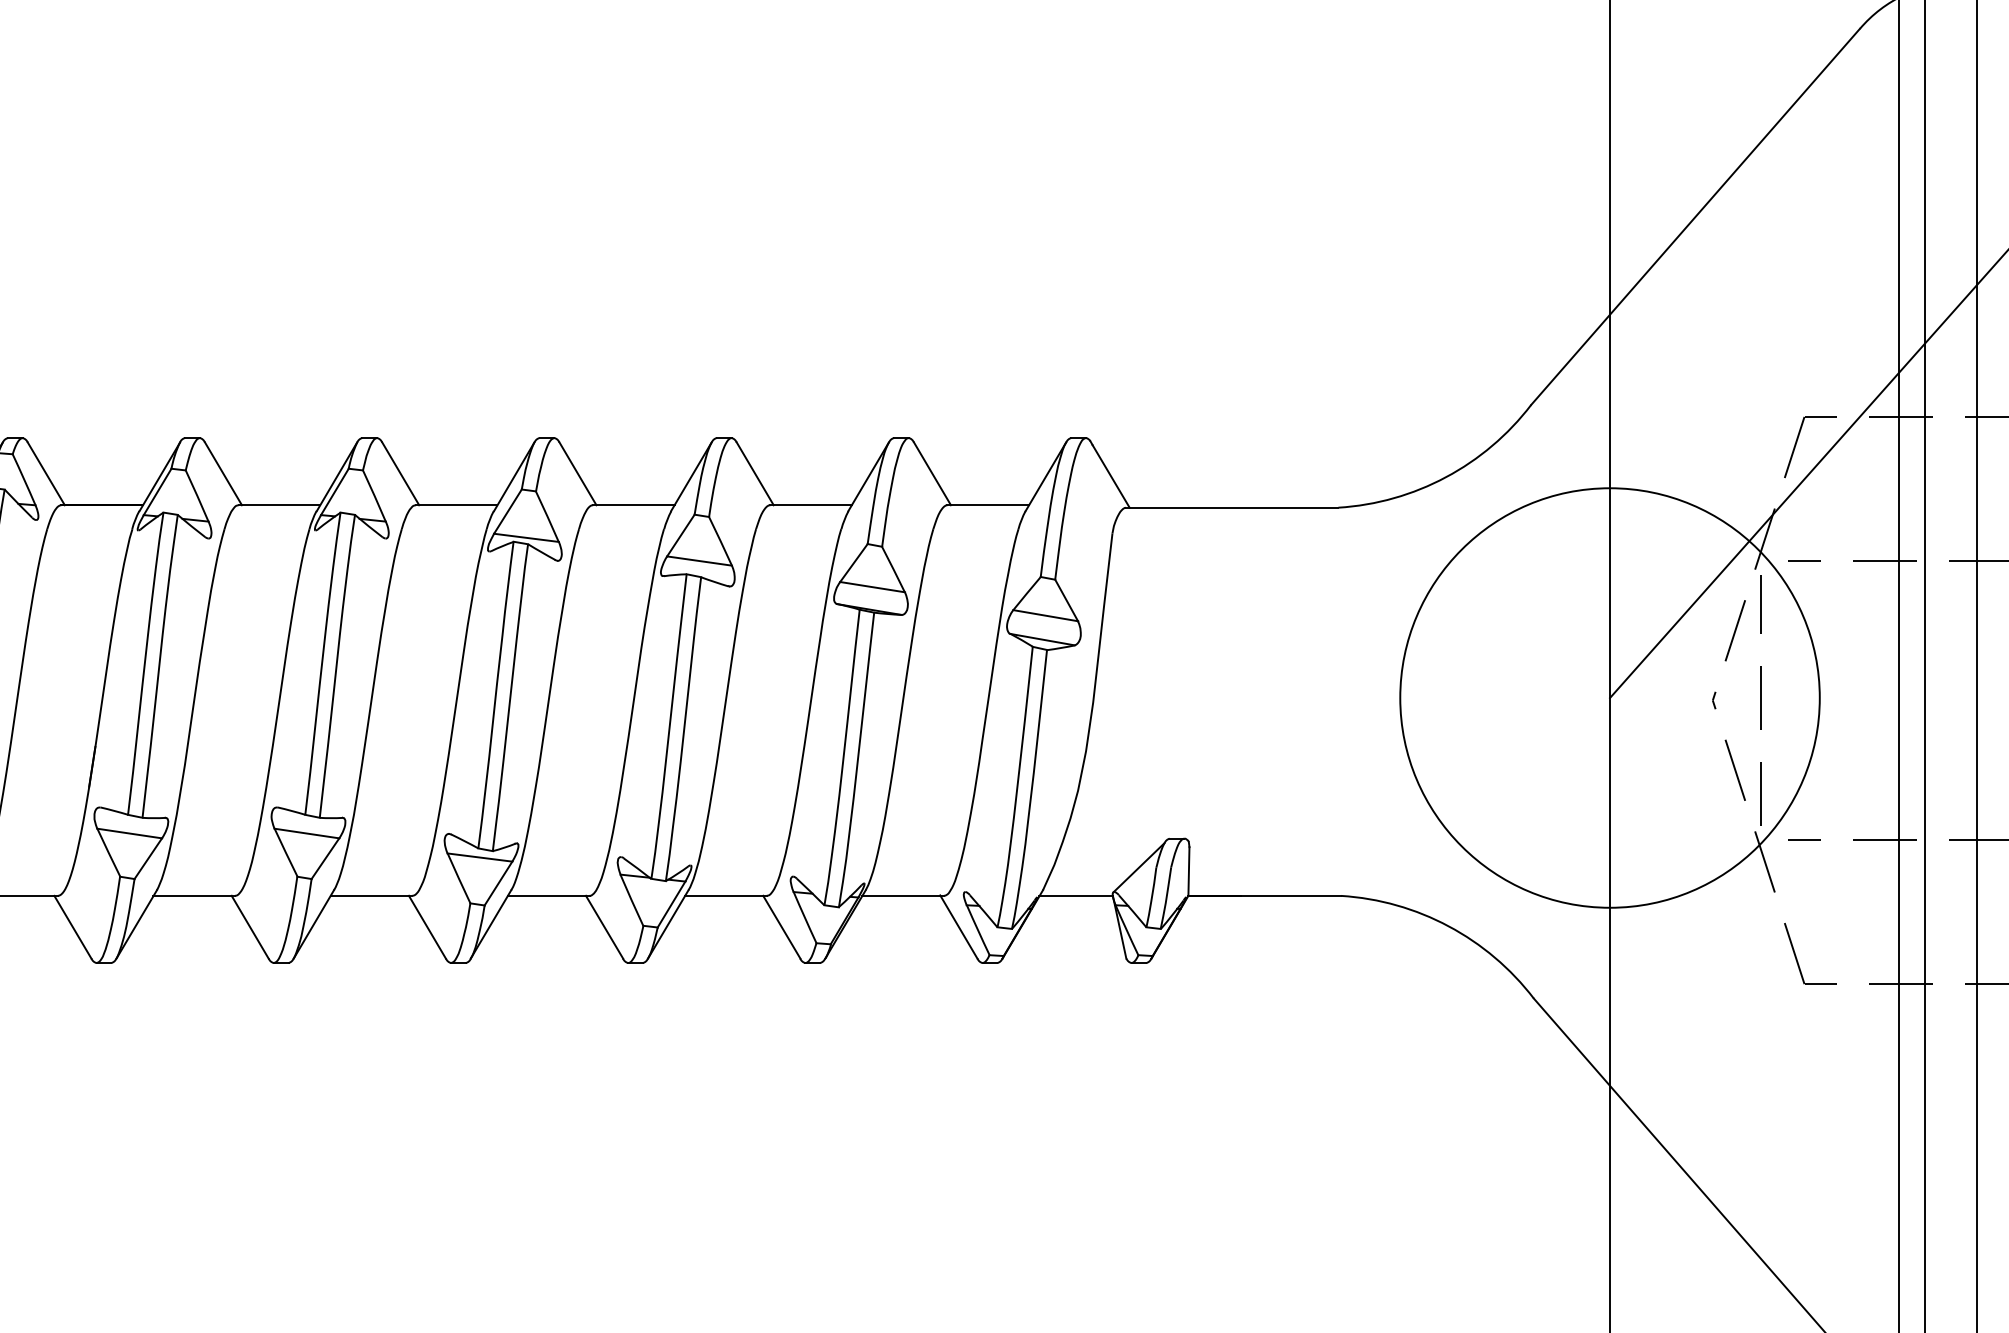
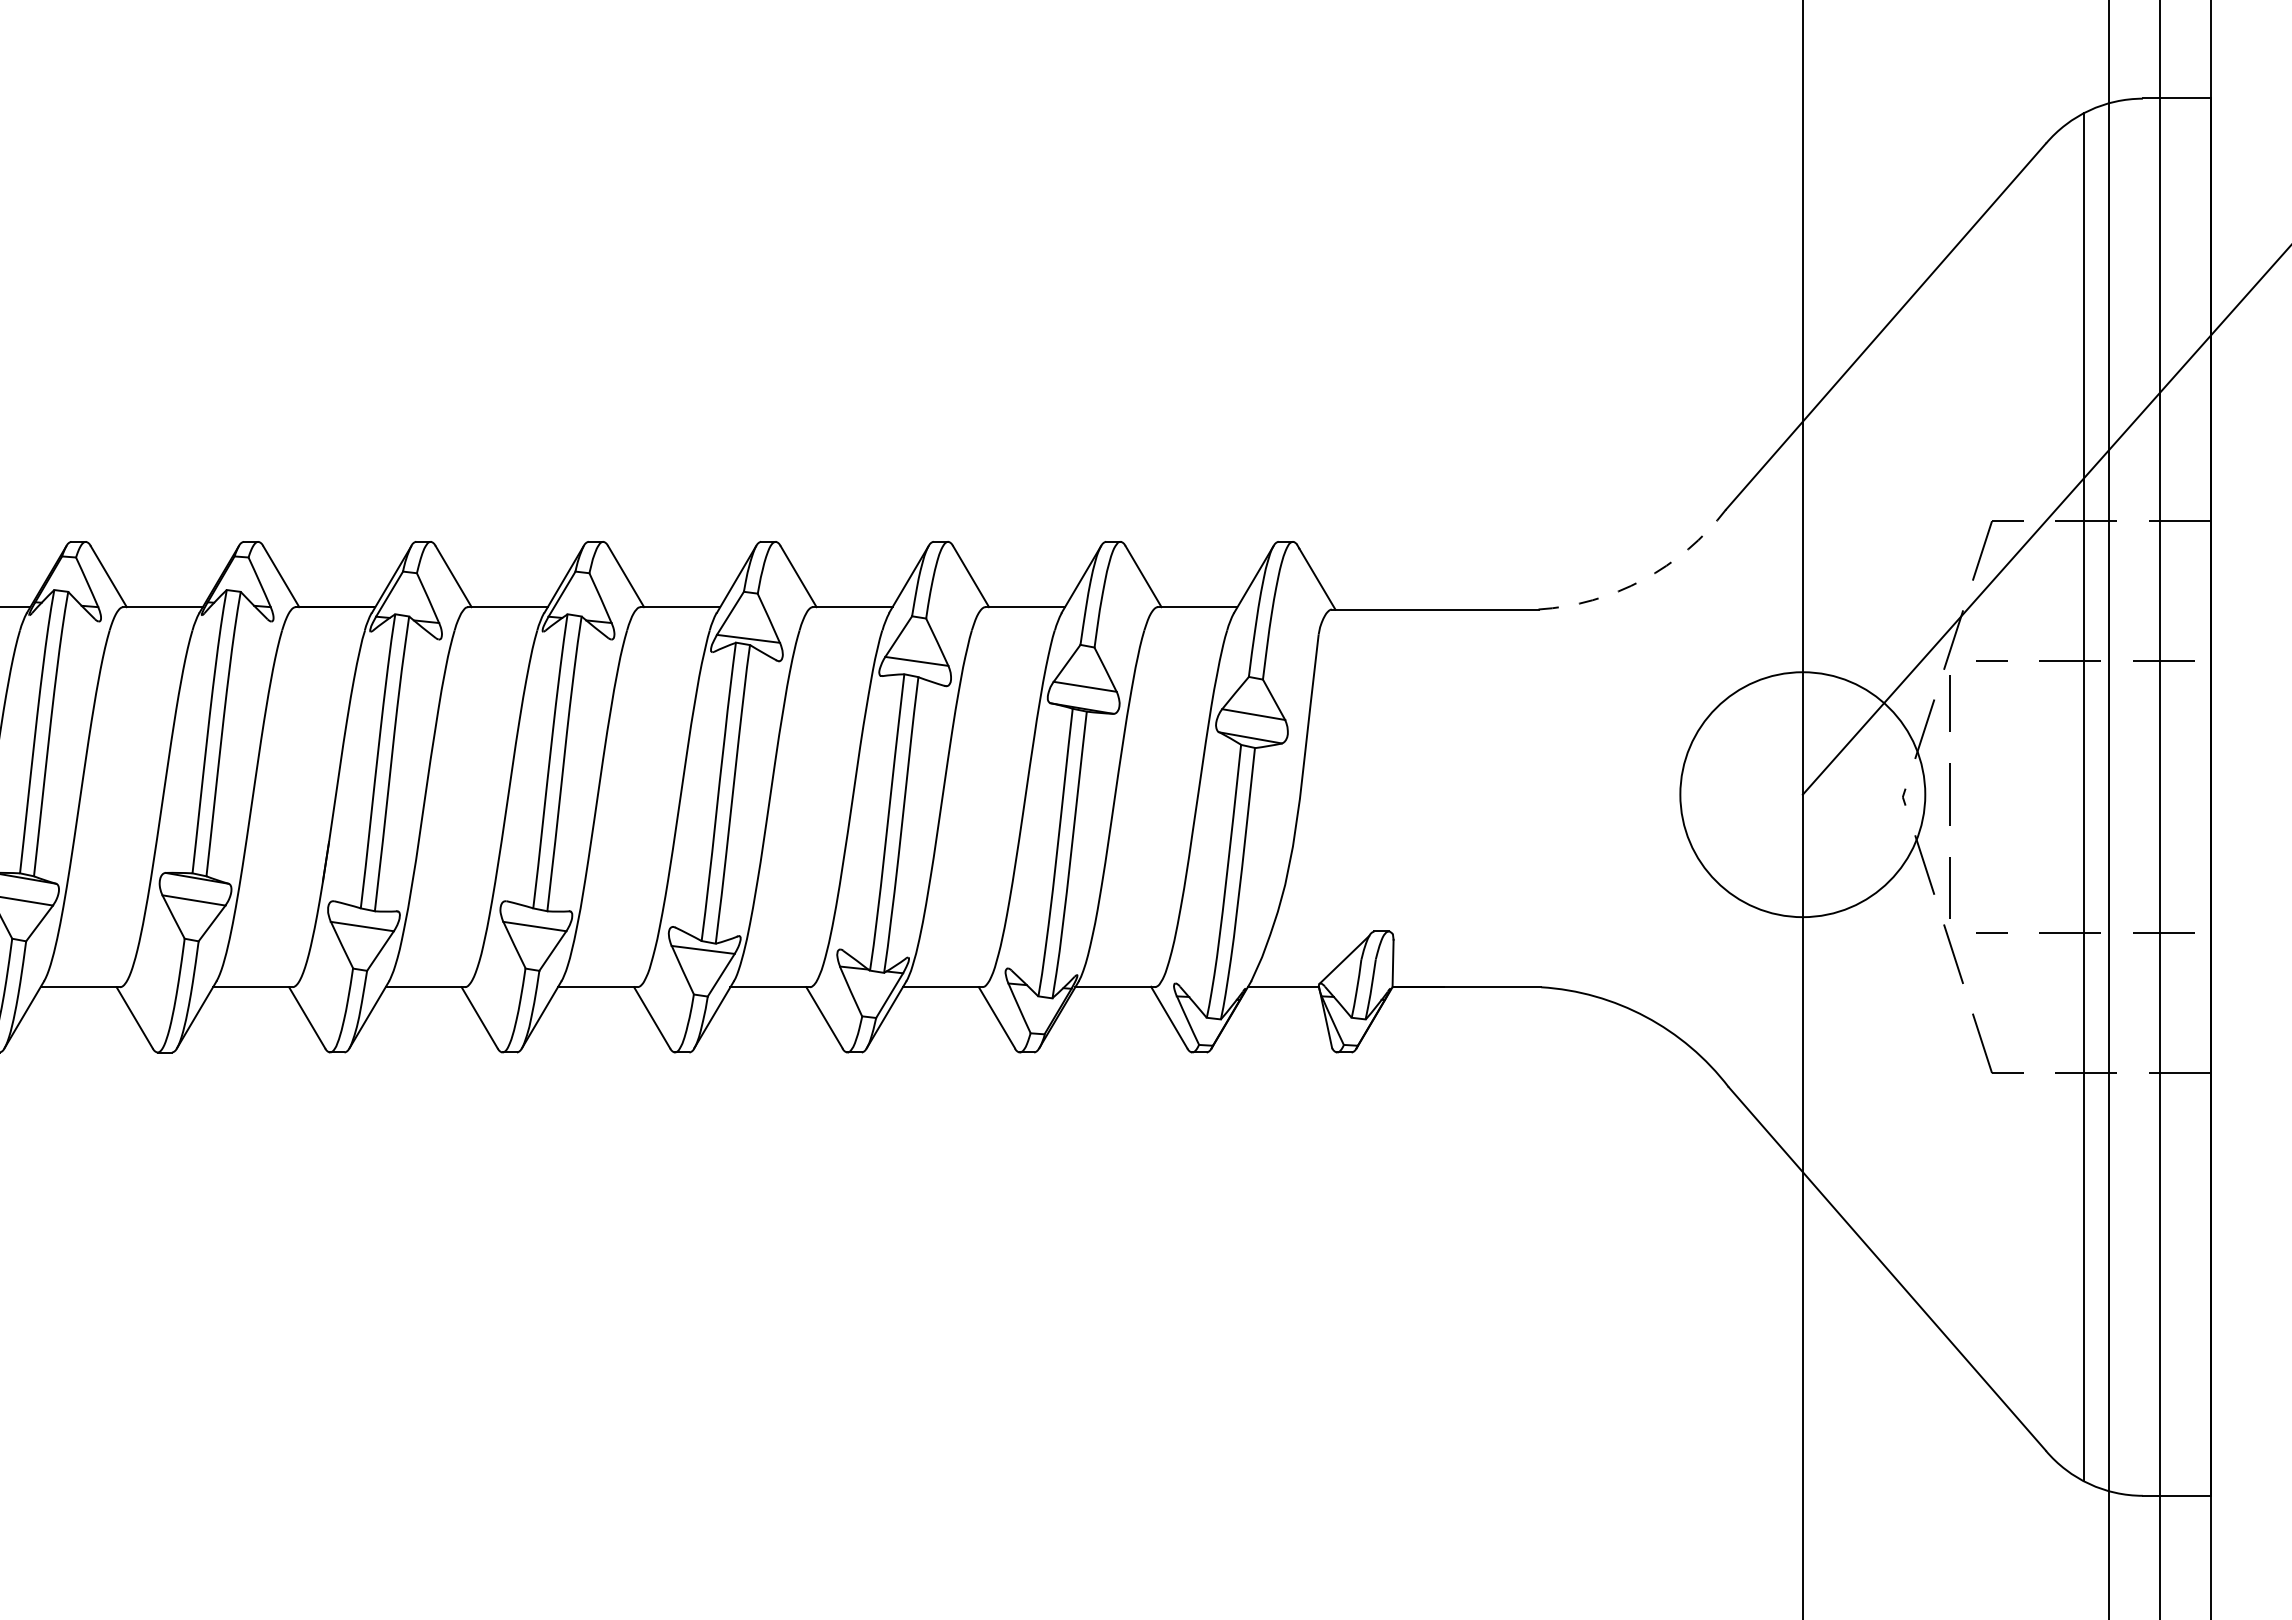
arc: (1446, 476) -> (1643, 579), solid -> dashed
circle: (1609, 697) -> (1802, 794), size x0.6

